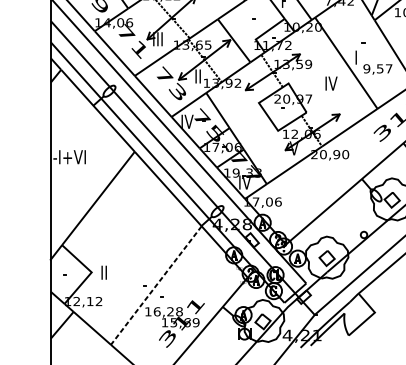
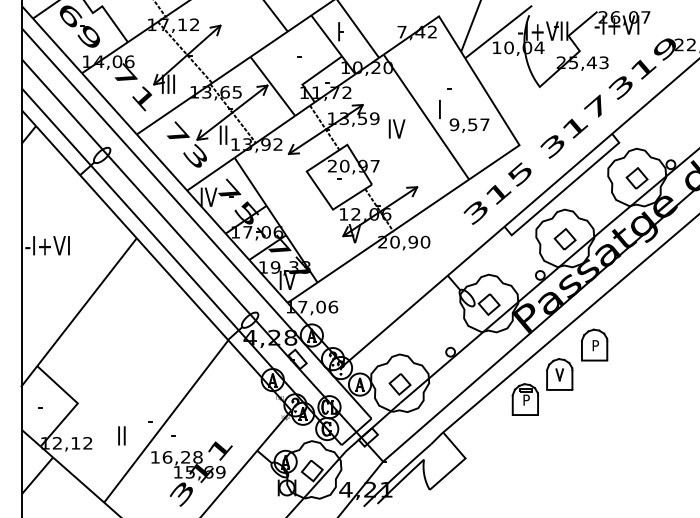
text: (331, 83) -> (396, 128), moved
text: (103, 272) -> (121, 435), moved
line: (155, 285) -> (165, 421), dashed -> solid

